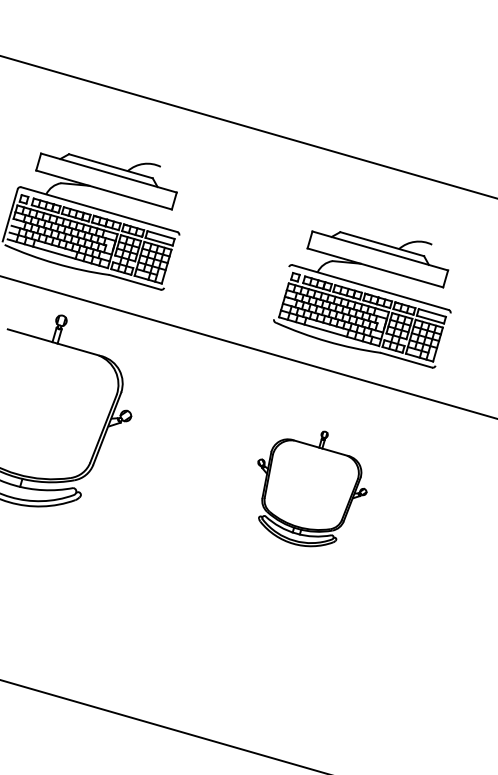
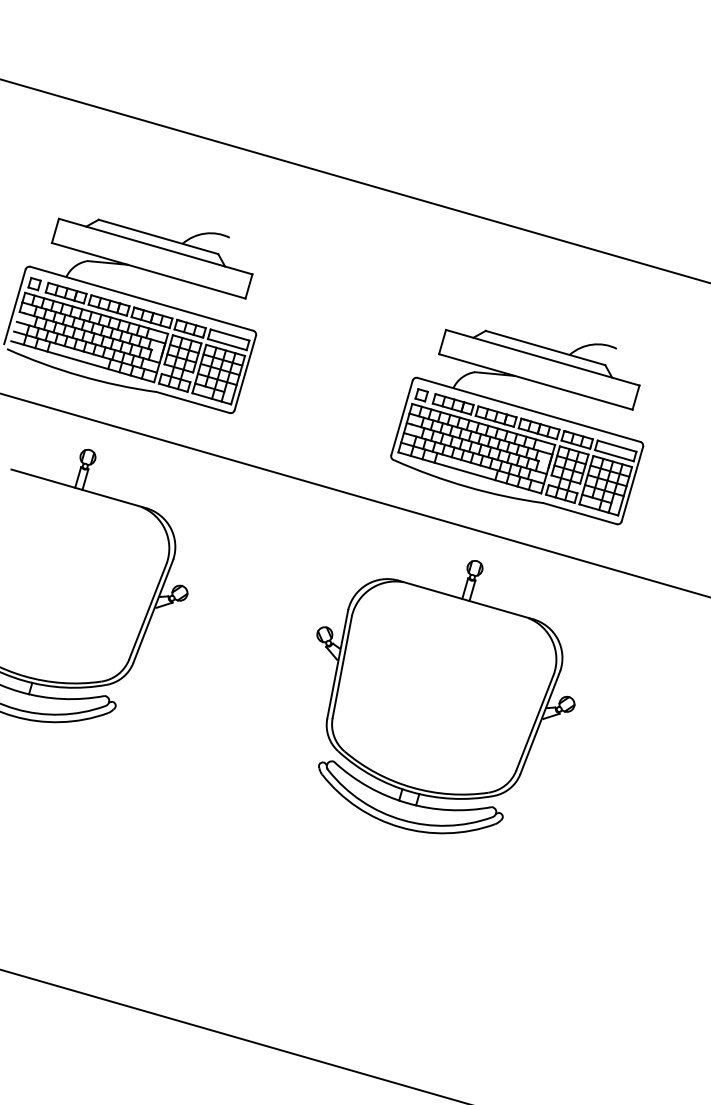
line: (171, 261) -> (245, 372), added
line: (281, 292) -> (401, 417), added
line: (443, 339) -> (632, 483), added
part: (312, 489) -> (445, 697), size x1.67

